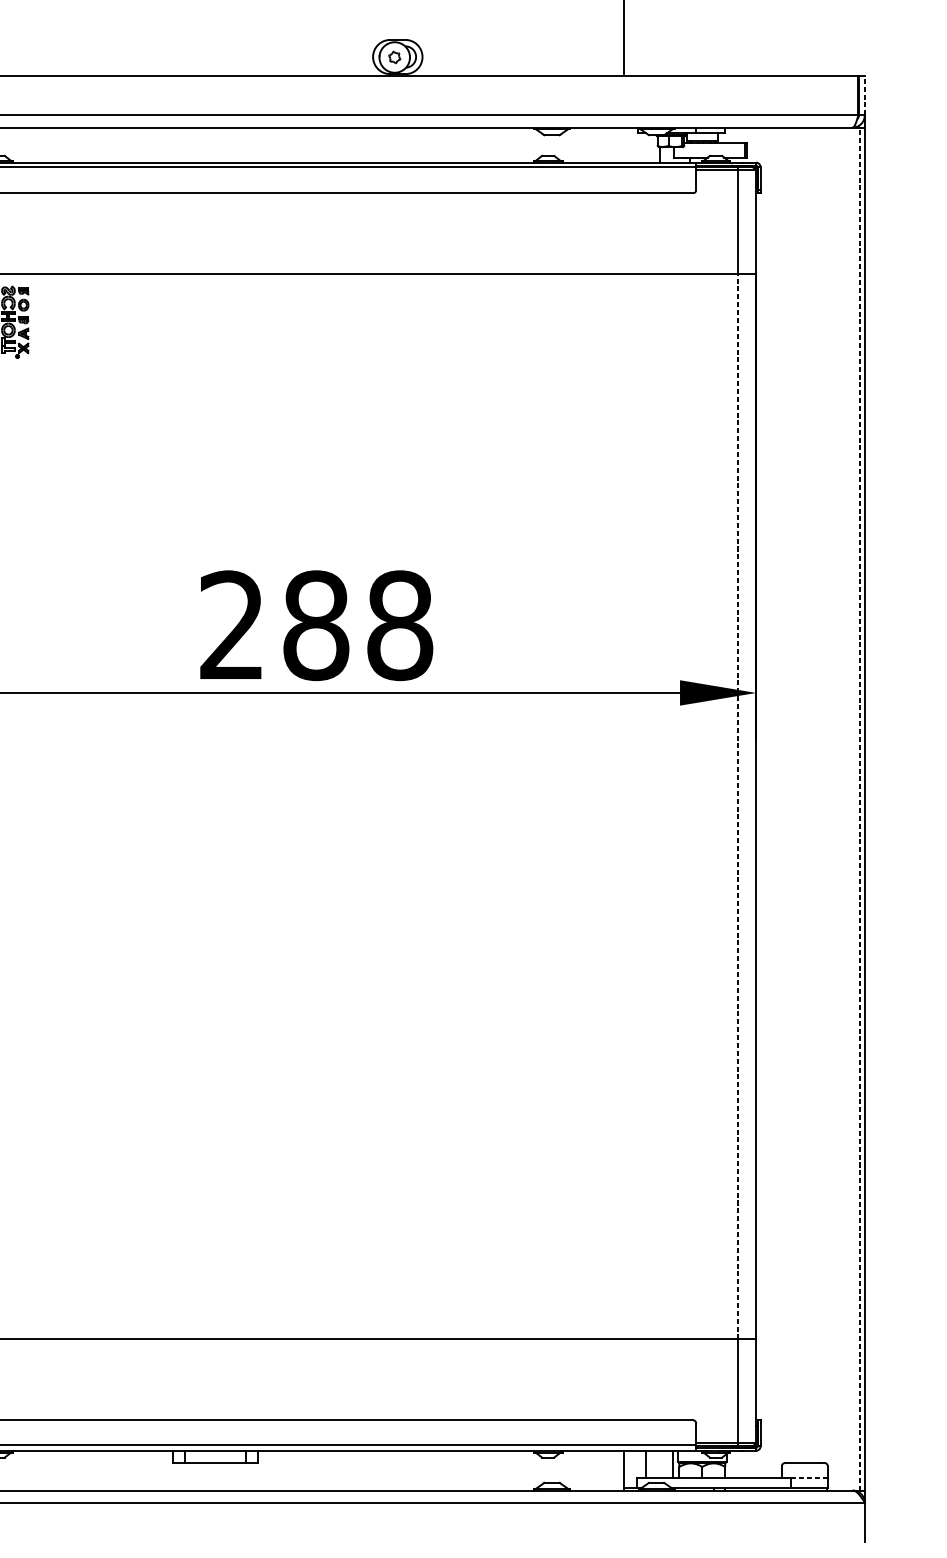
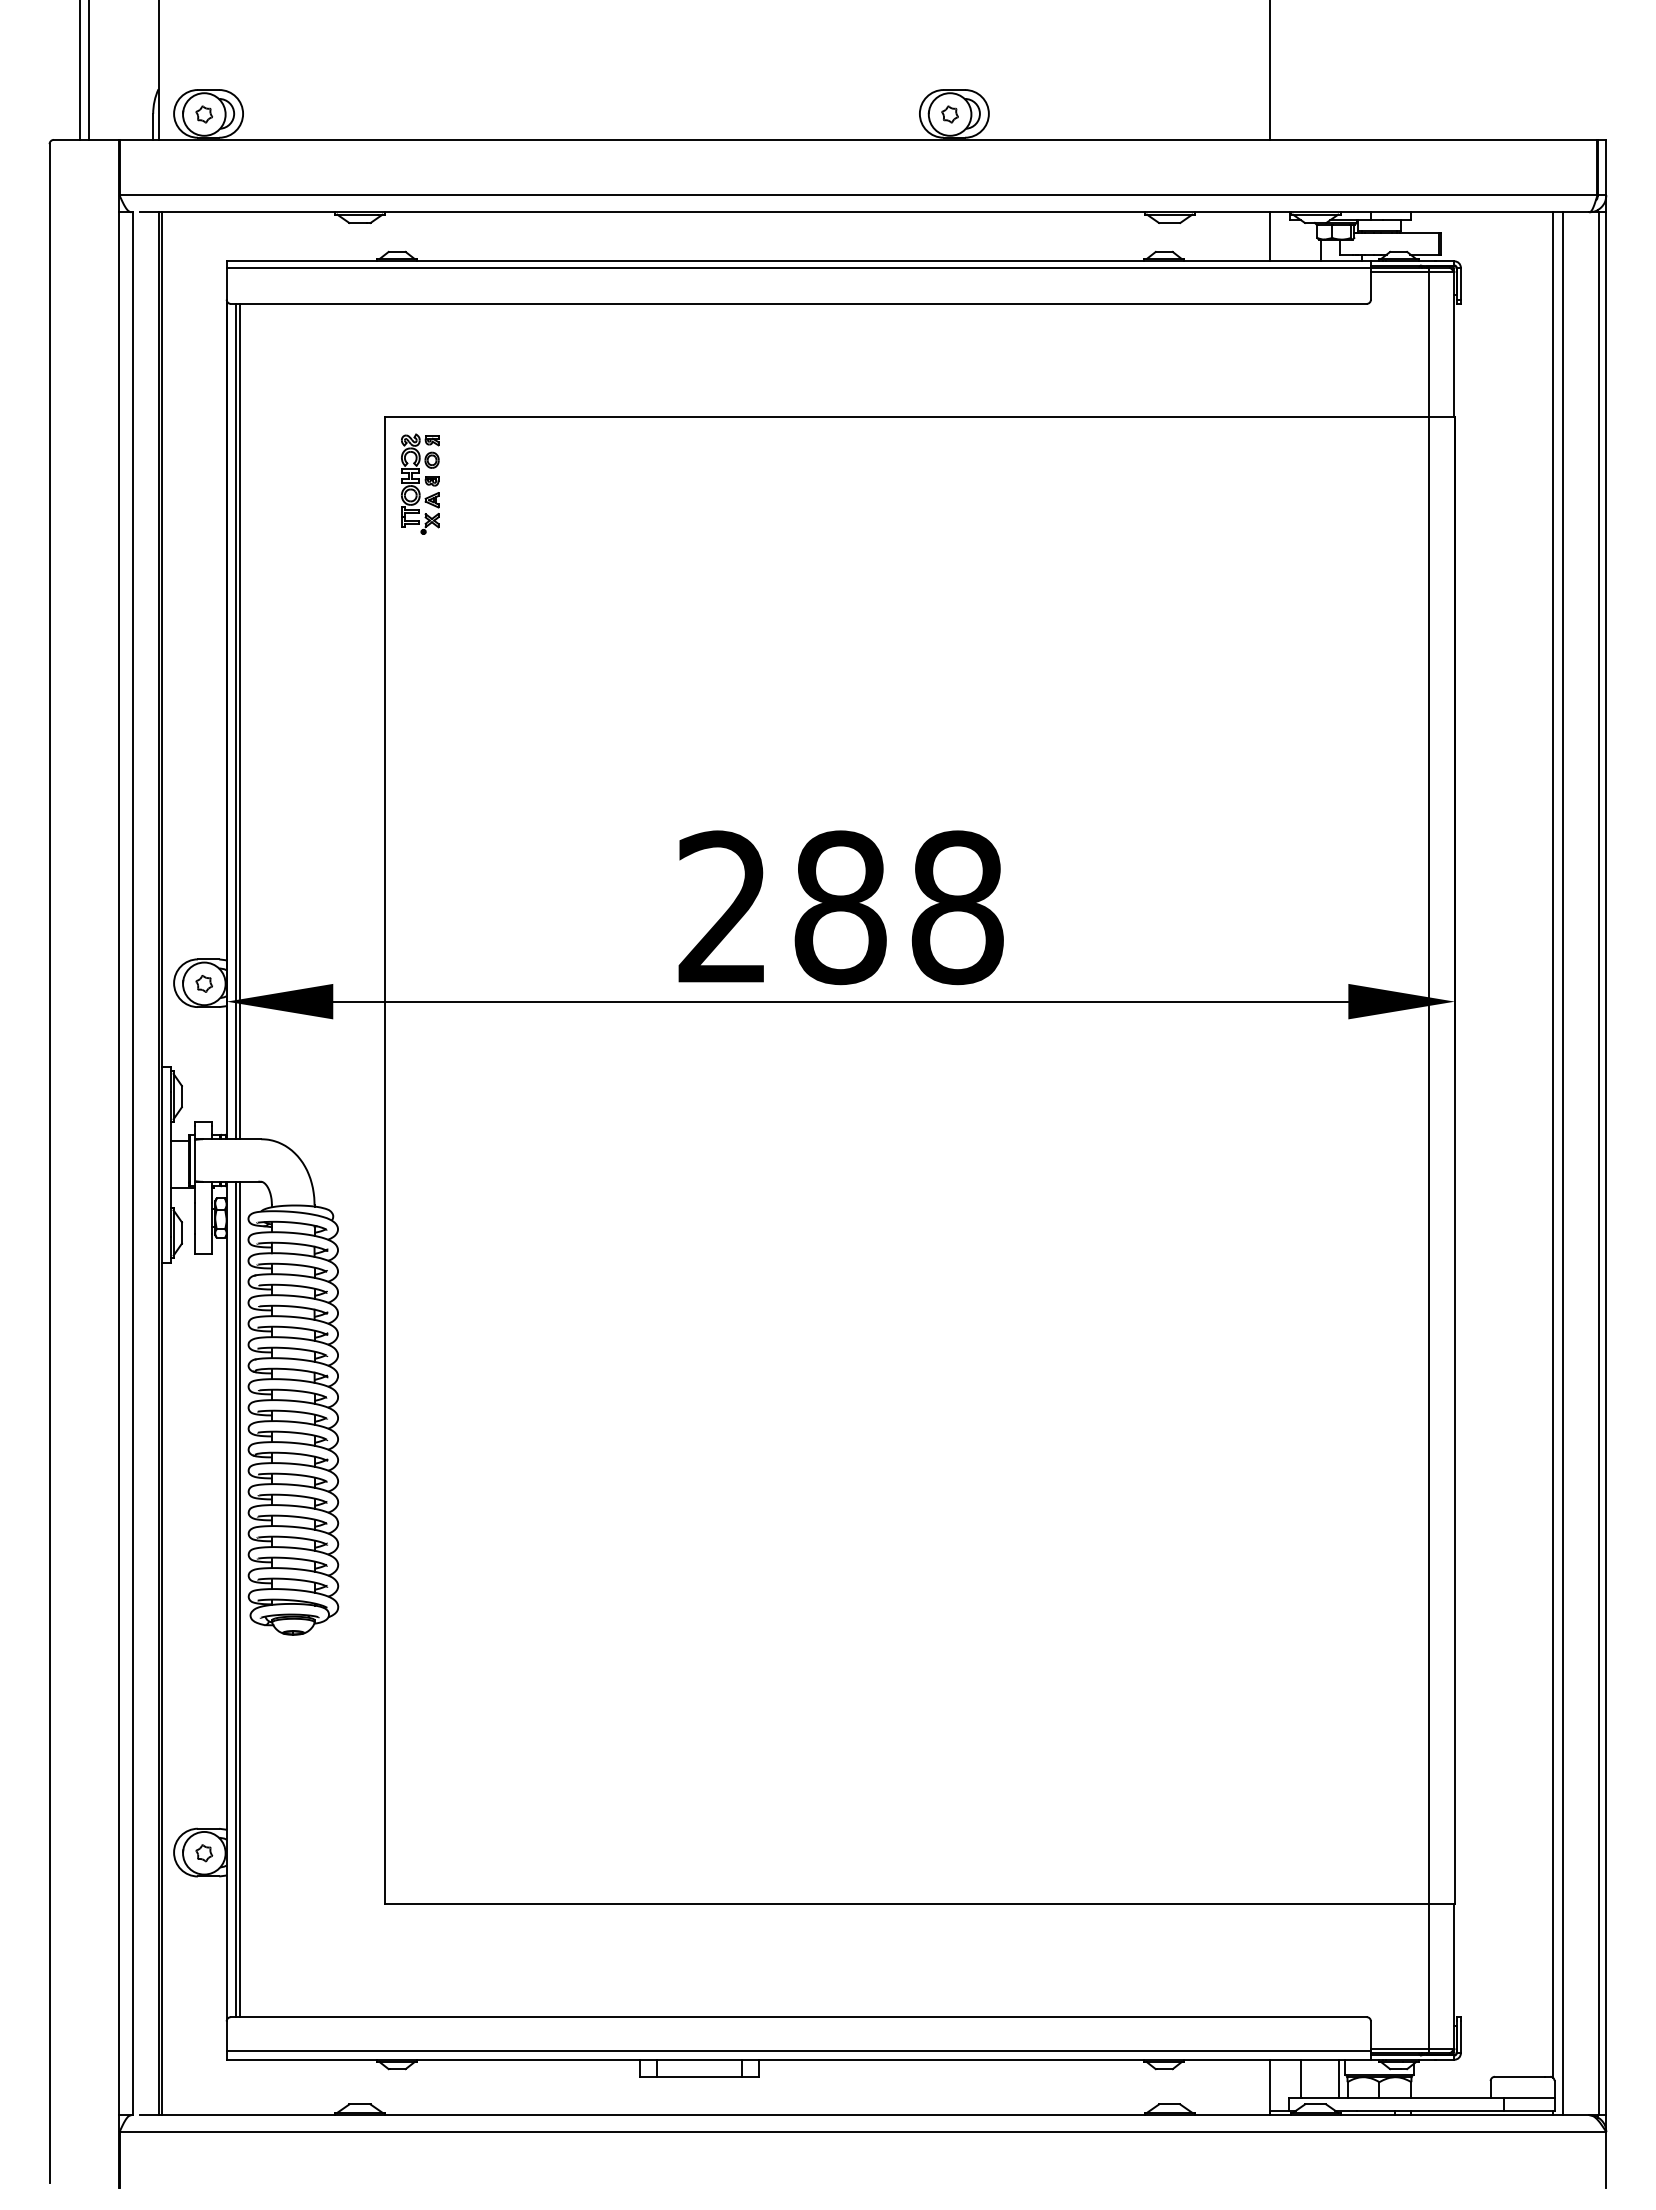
line: (864, 95) -> (1606, 167), dashed -> solid
line: (623, 144) -> (1269, 236), added
line: (826, 795) -> (1553, 1144), added
line: (738, 806) -> (1429, 1160), dashed -> solid
line: (833, 808) -> (1562, 1163), added
line: (859, 808) -> (1599, 1163), dashed -> solid
line: (809, 1478) -> (1529, 2098), dashed -> solid

